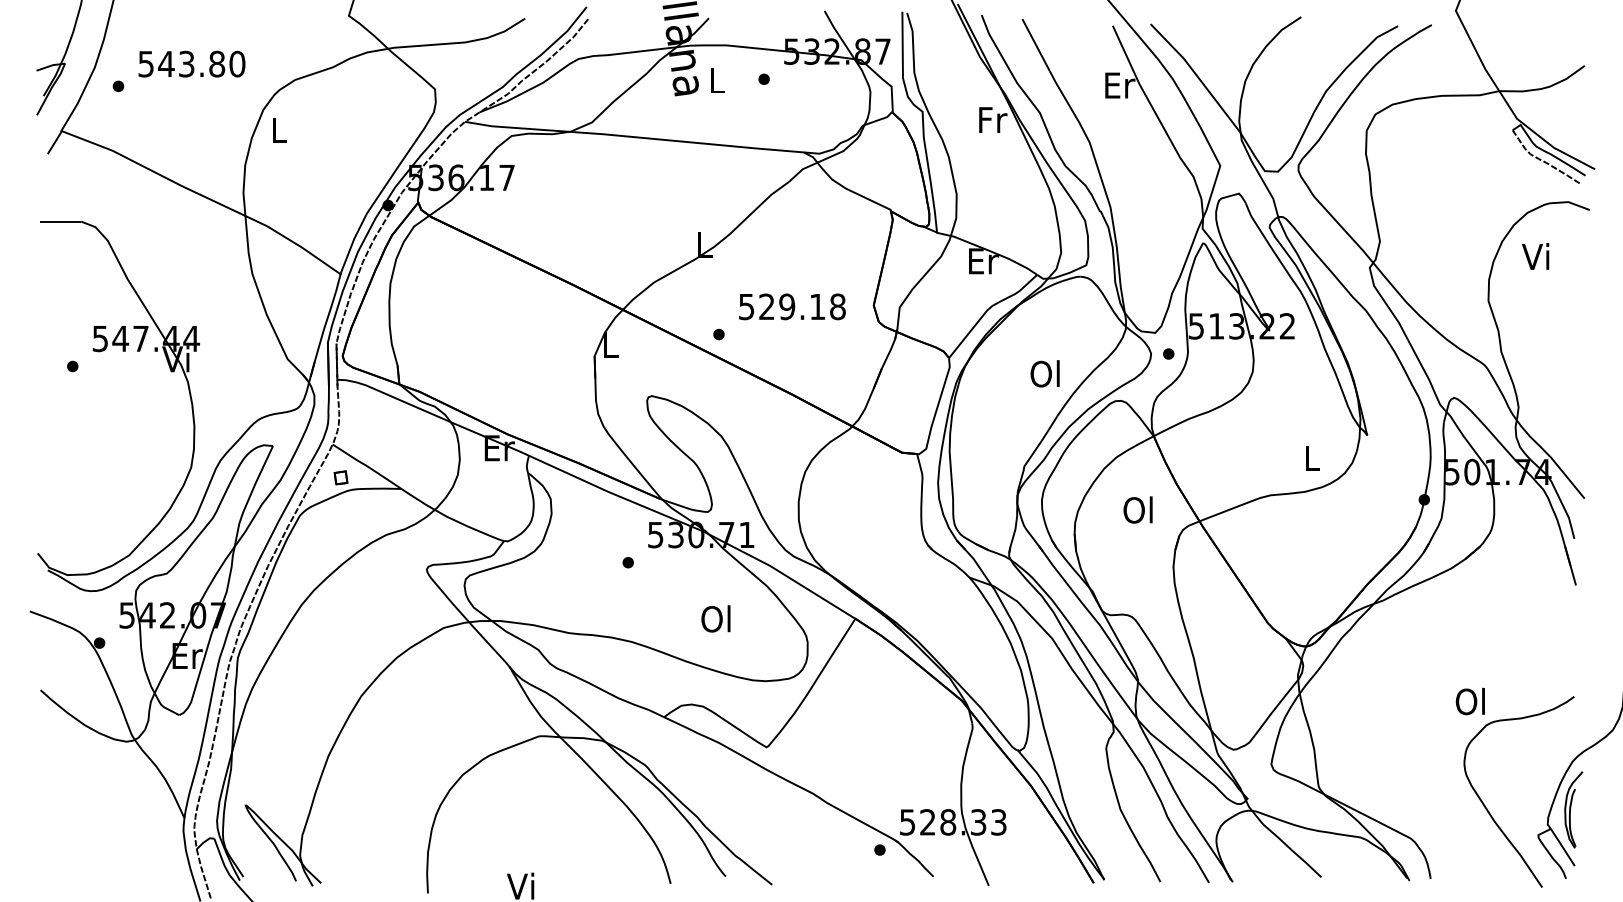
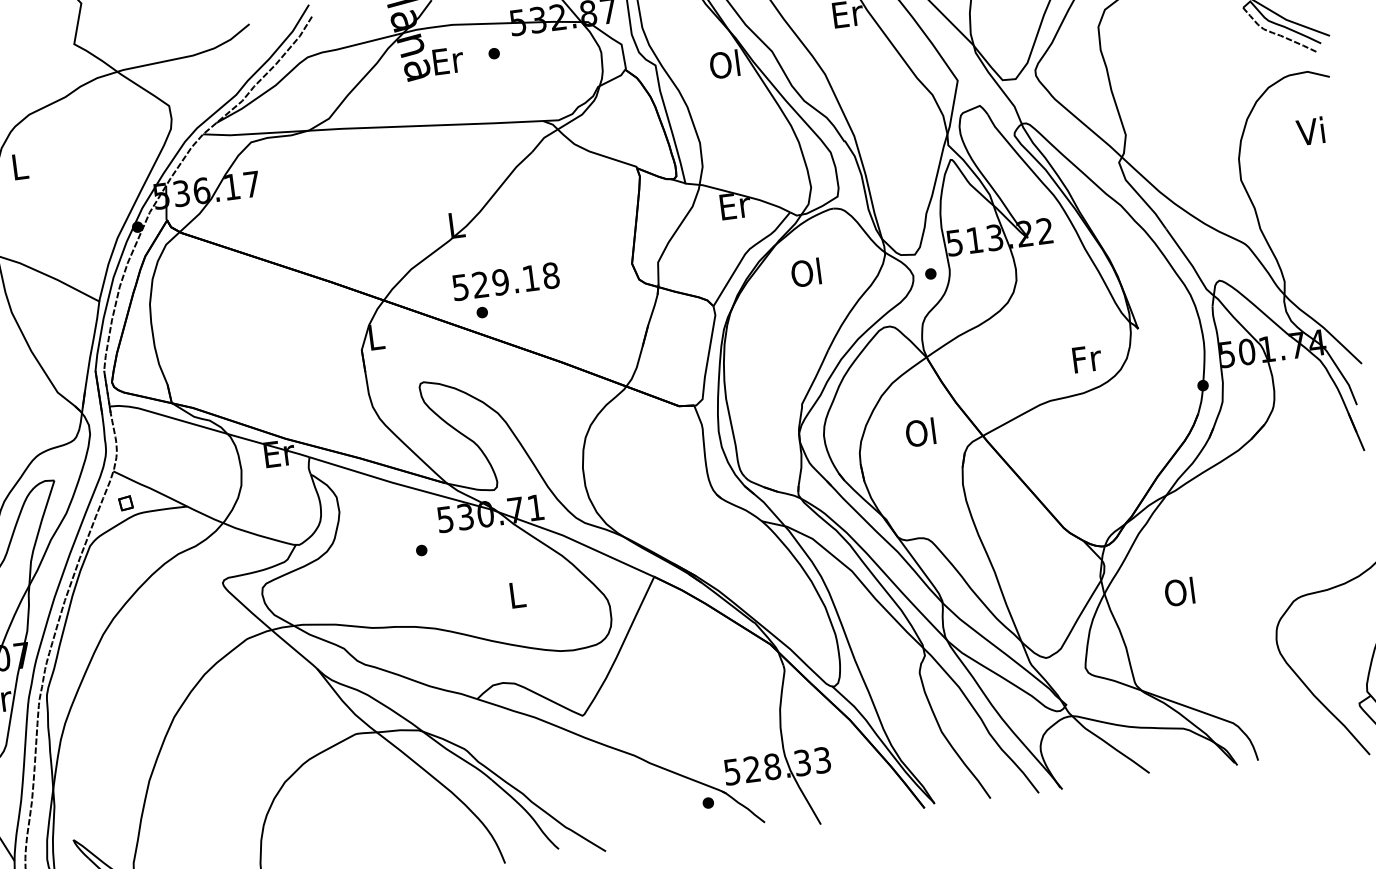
text: (717, 80) -> (448, 60), L -> Er
text: (991, 119) -> (724, 64), Fr -> Ol
text: (1535, 256) -> (1310, 131), moved
text: (792, 306) -> (506, 281), moved
text: (1044, 373) -> (805, 272), moved
text: (1313, 458) -> (1087, 358), L -> Fr
text: (715, 618) -> (515, 594), Ol -> L
text: (1469, 701) -> (1178, 592), moved

